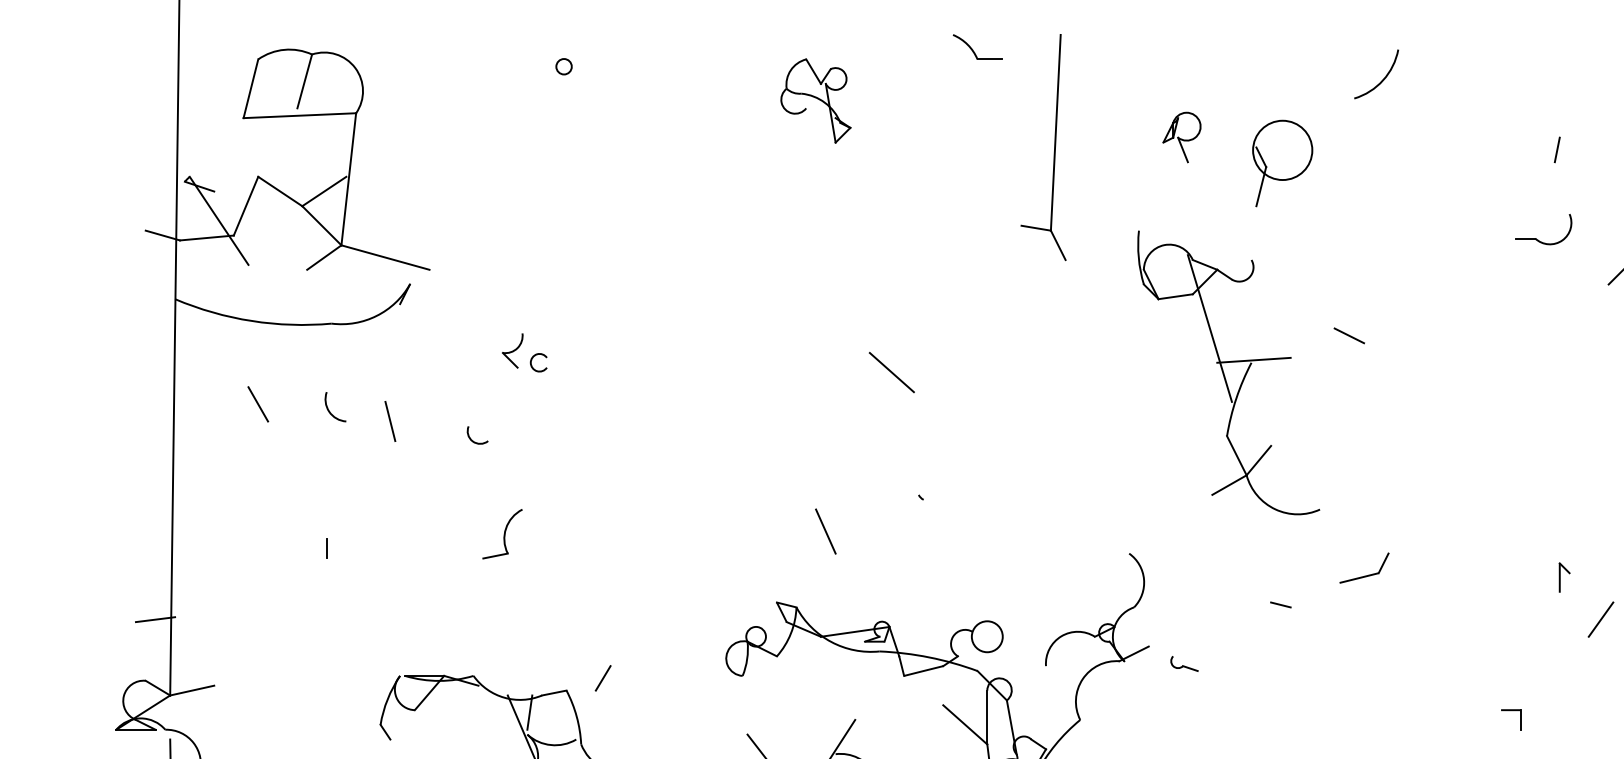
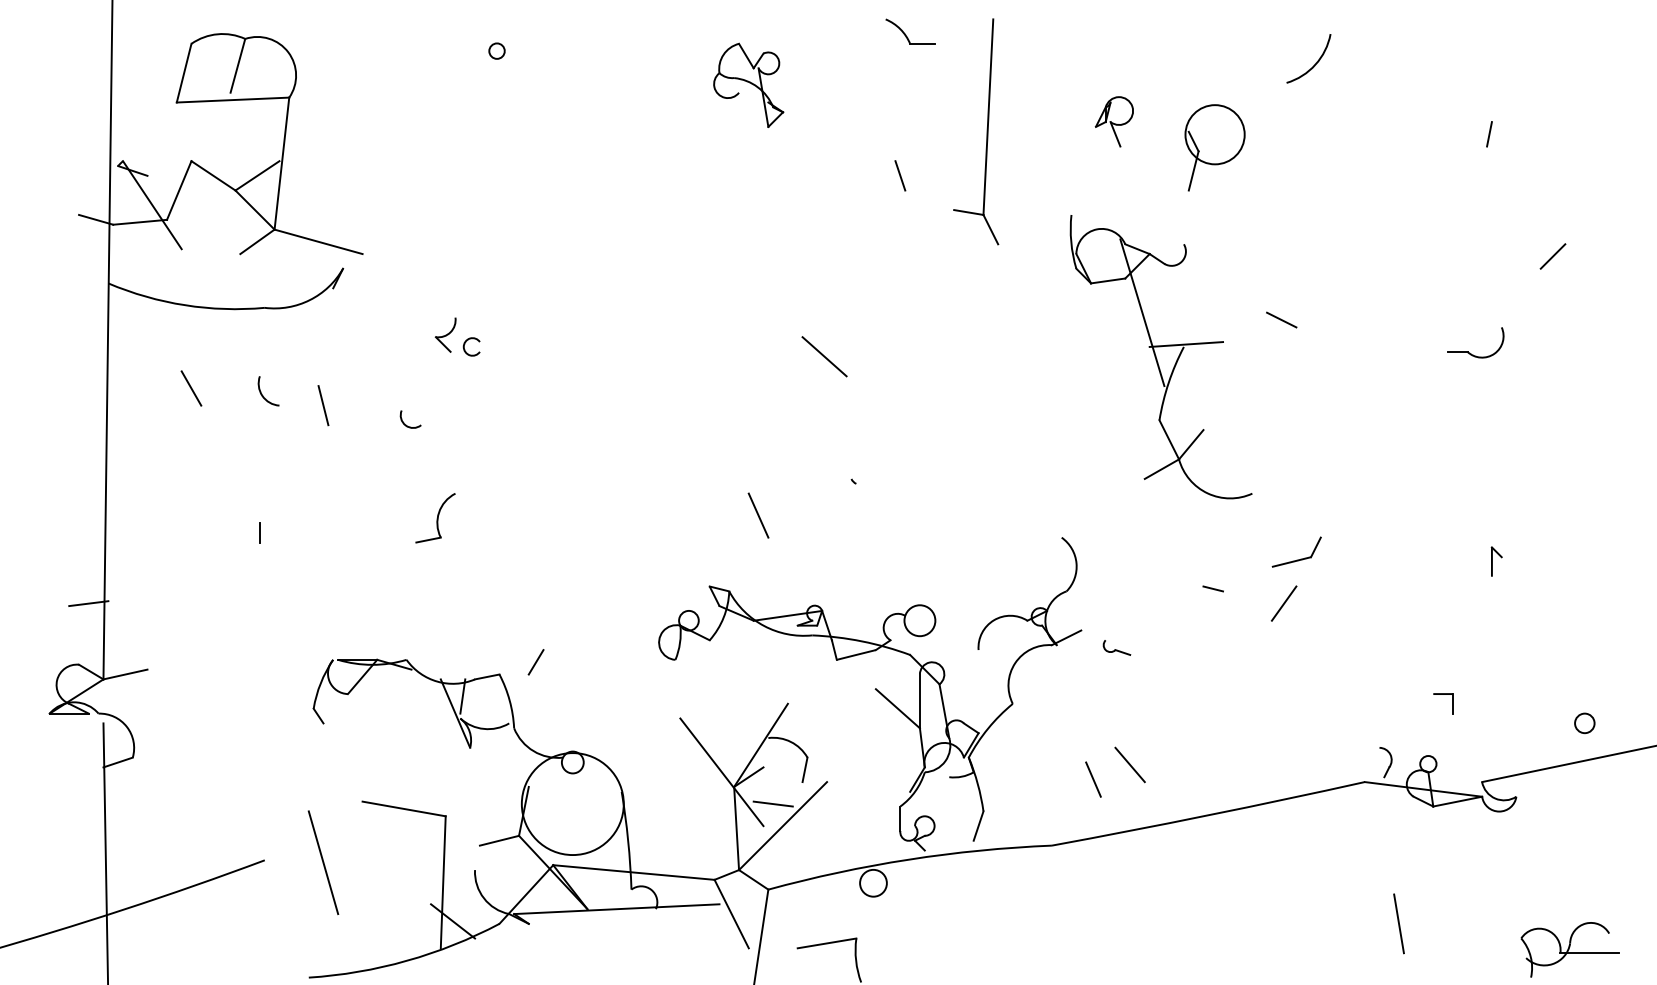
line: (967, 191) -> (900, 175), added
part: (1536, 238) -> (1468, 351), moved
line: (1600, 619) -> (1283, 603), moved

